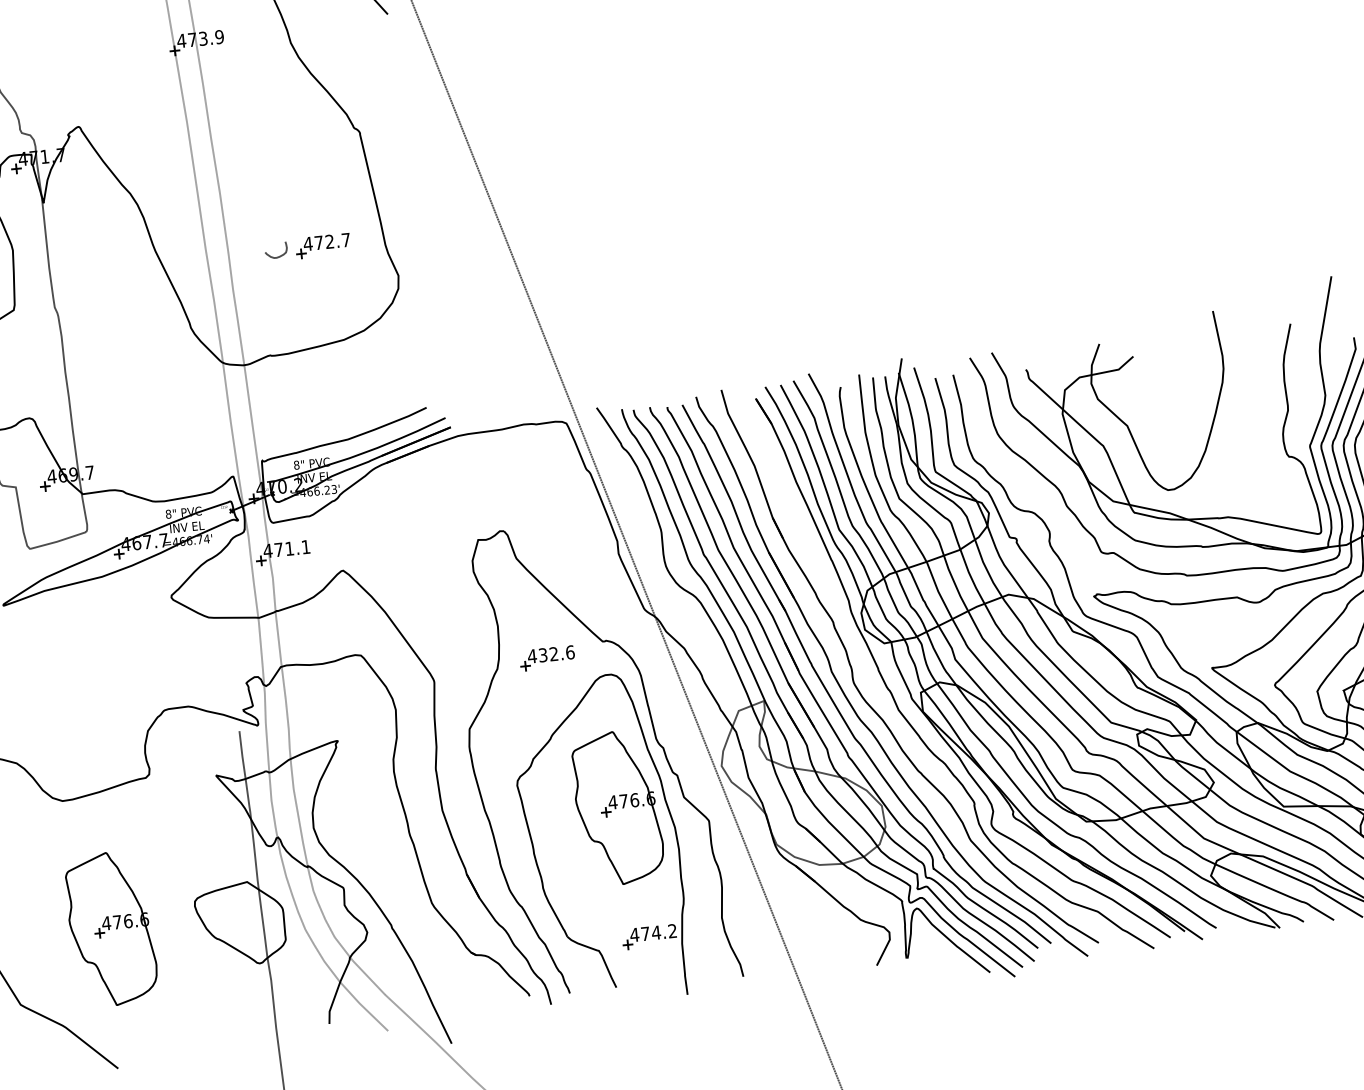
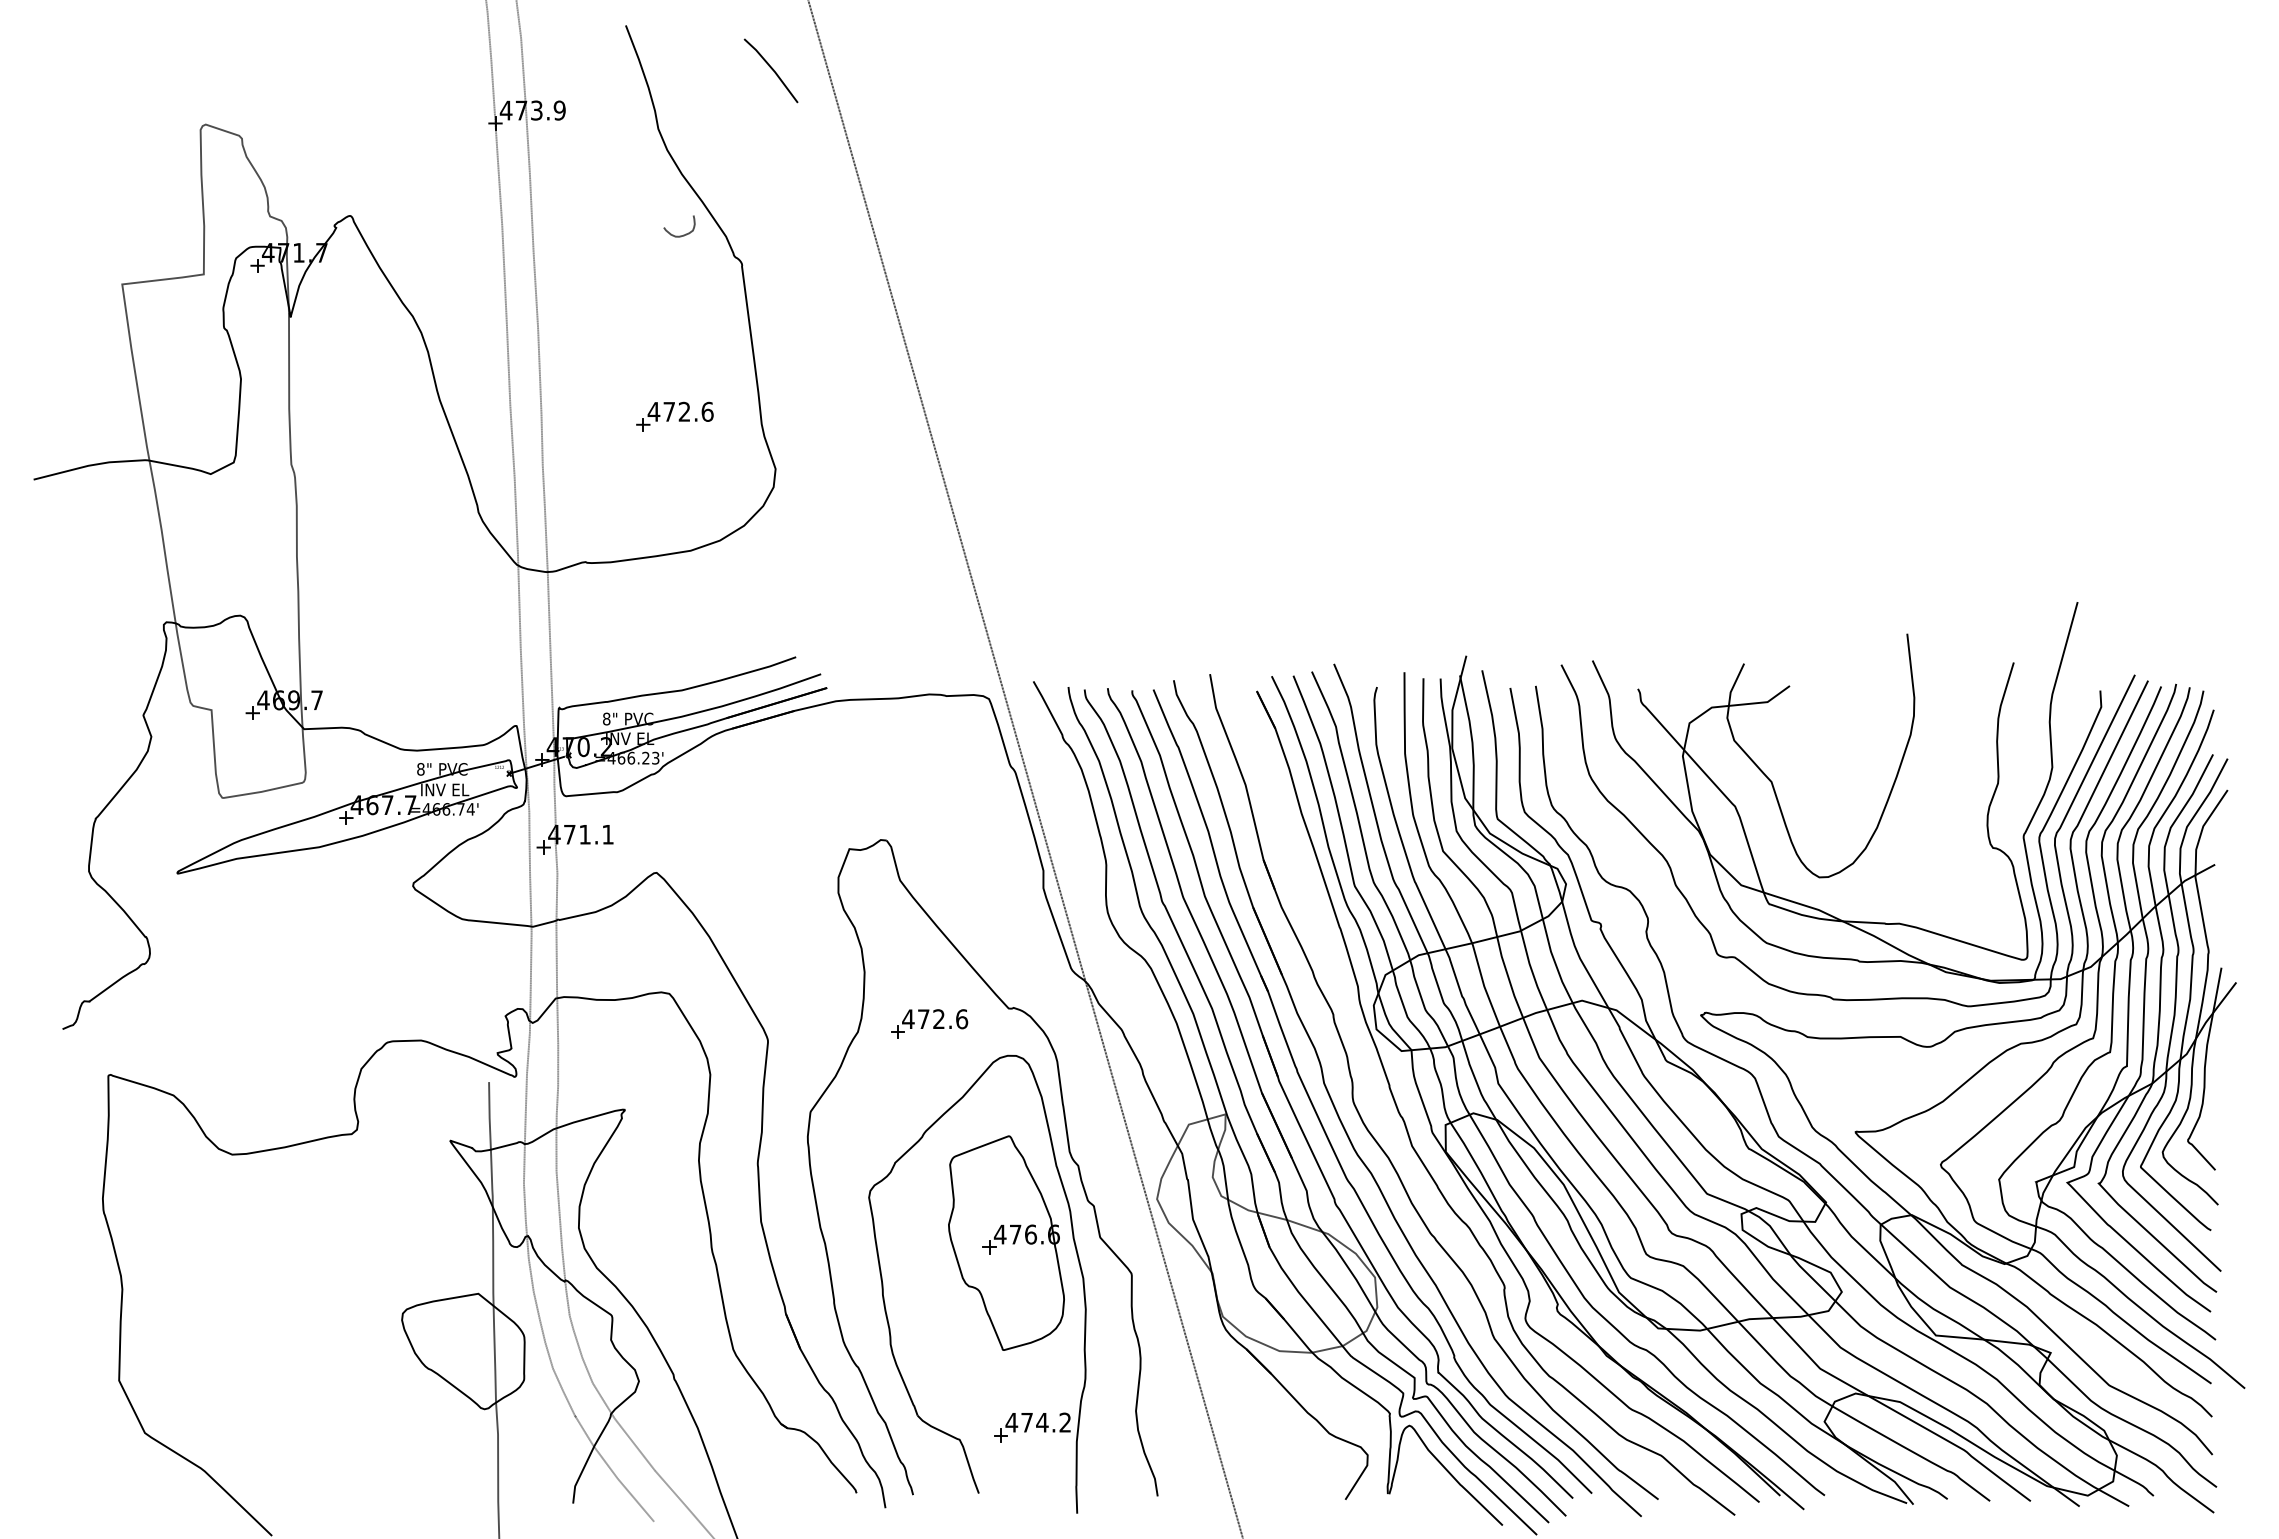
text: (346, 239) -> (707, 411), 472.7 -> 472.6
curve: (279, 255) -> (683, 234), moved
text: (543, 655) -> (923, 1019), 432.6 -> 472.6
part: (111, 928) -> (282, 1339), removed

